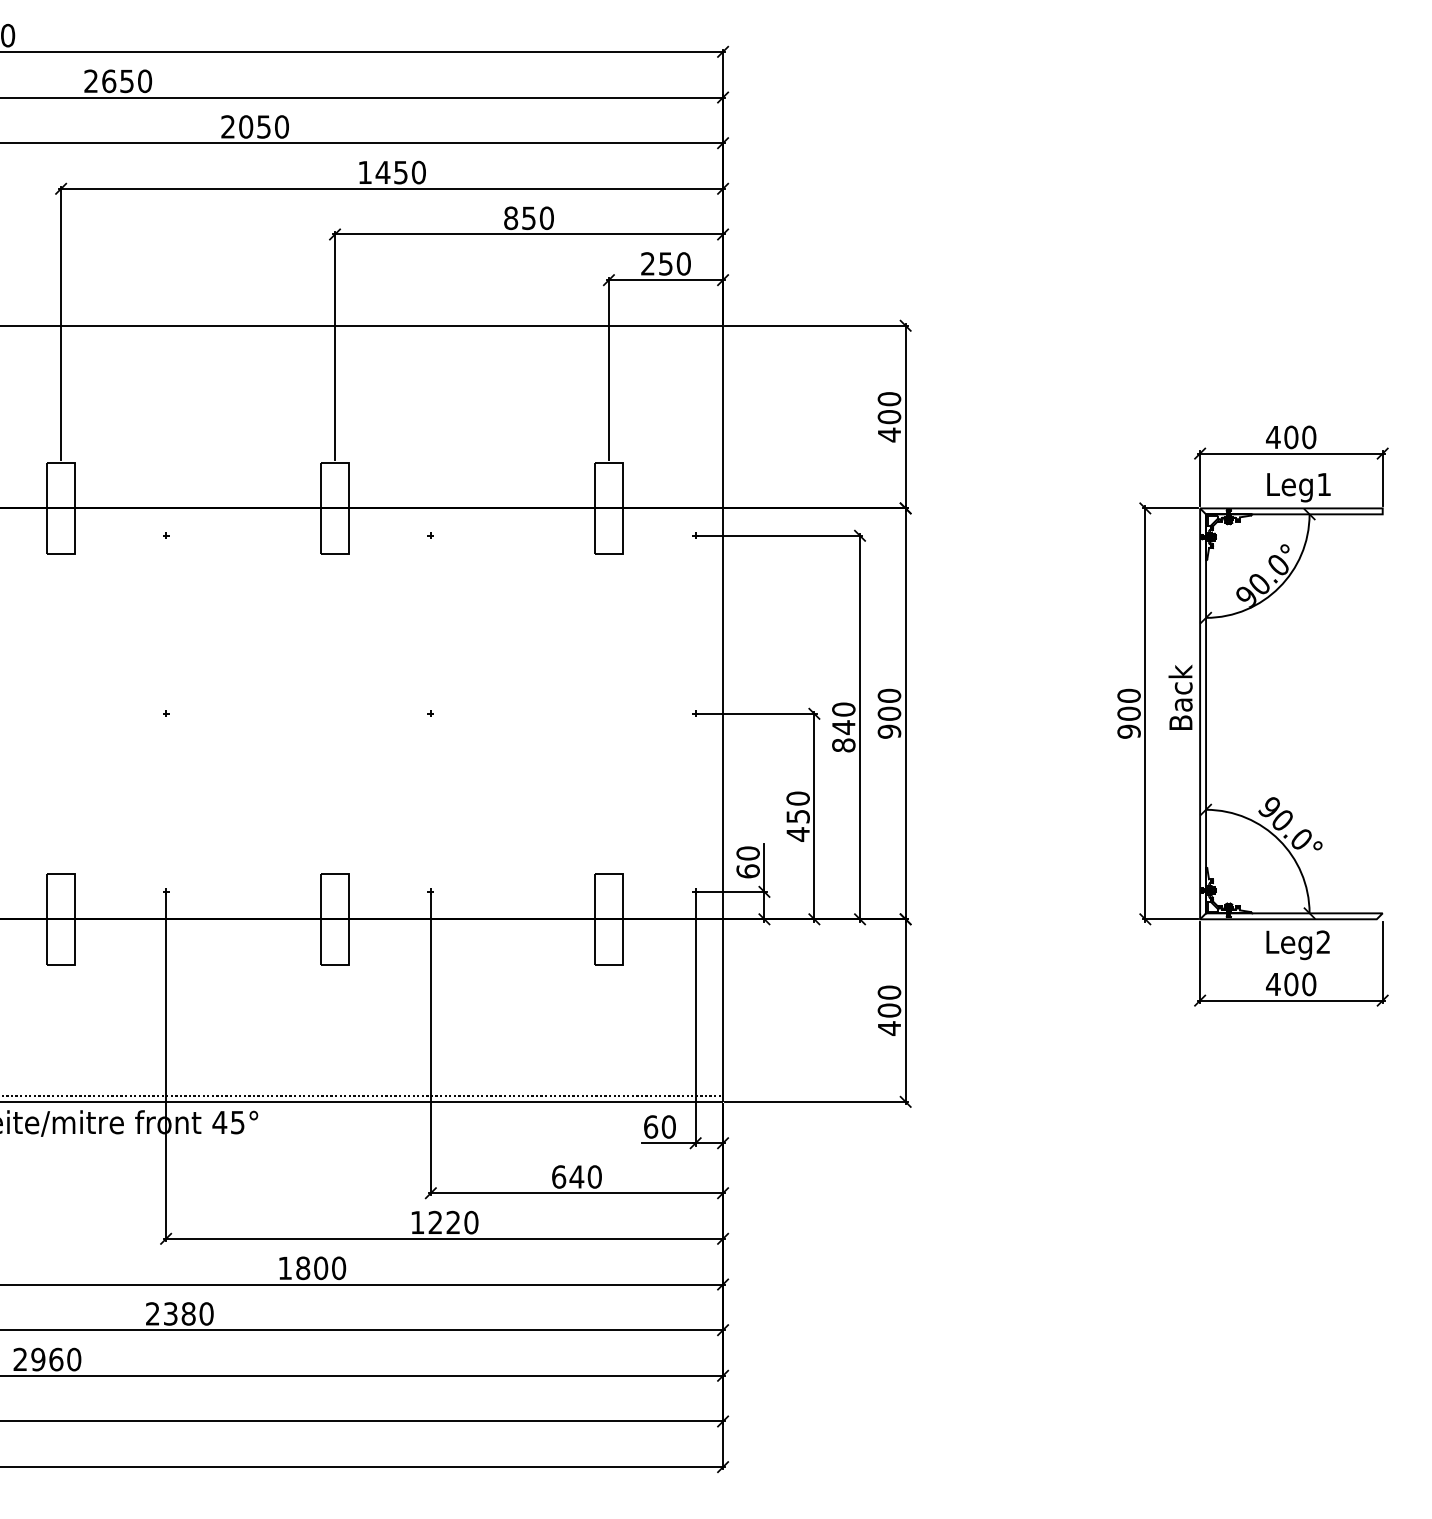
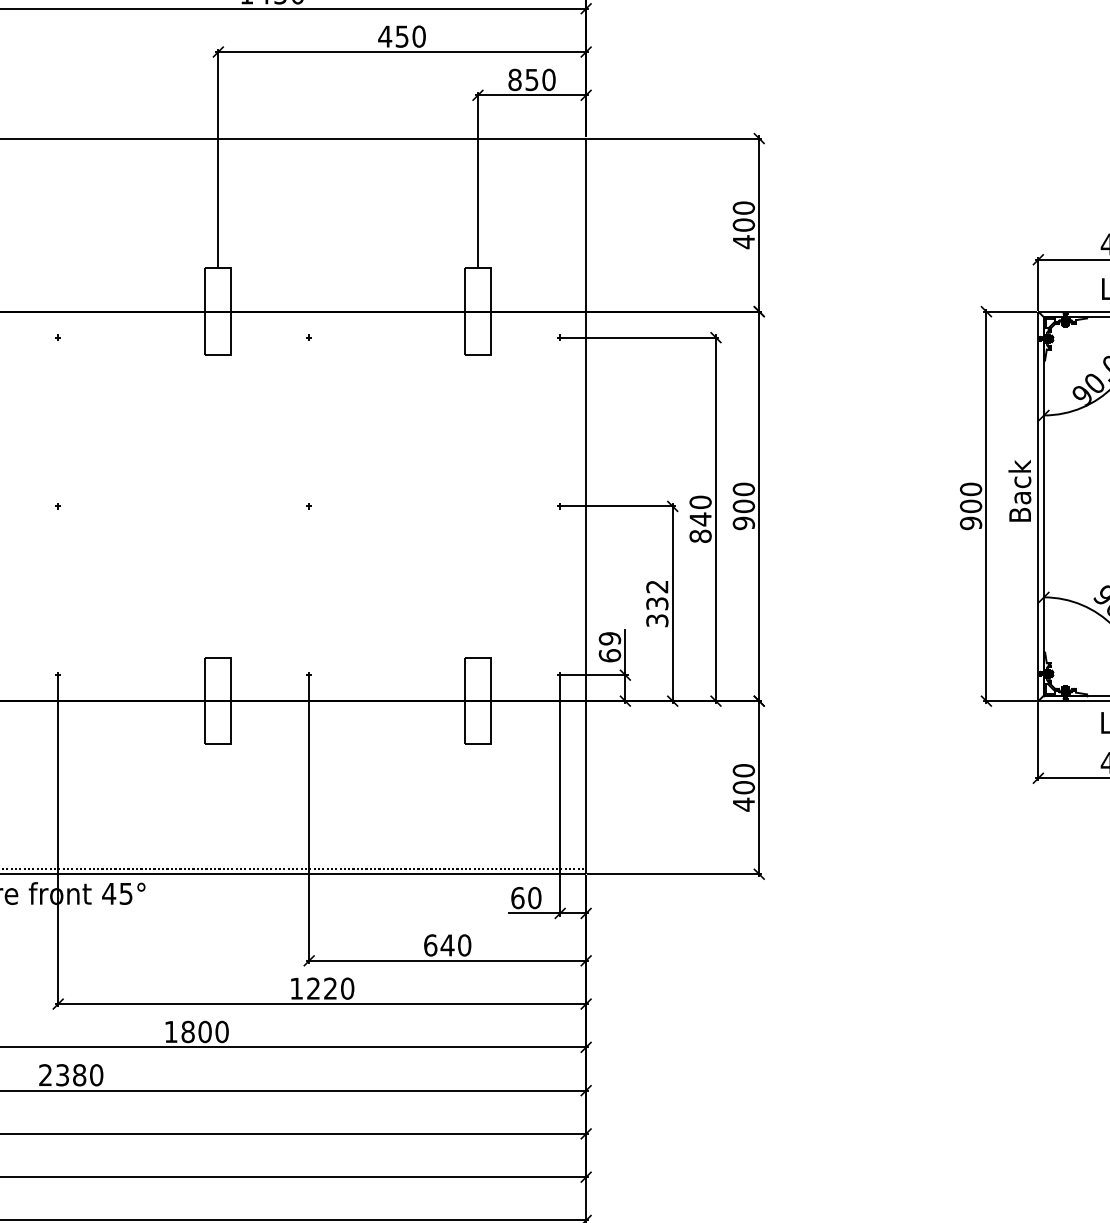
text: (510, 218) -> (384, 36), 850 -> 450
text: (648, 263) -> (515, 79), 250 -> 850
text: (797, 816) -> (656, 603), 450 -> 332
text: (747, 853) -> (609, 638), 60 -> 69

